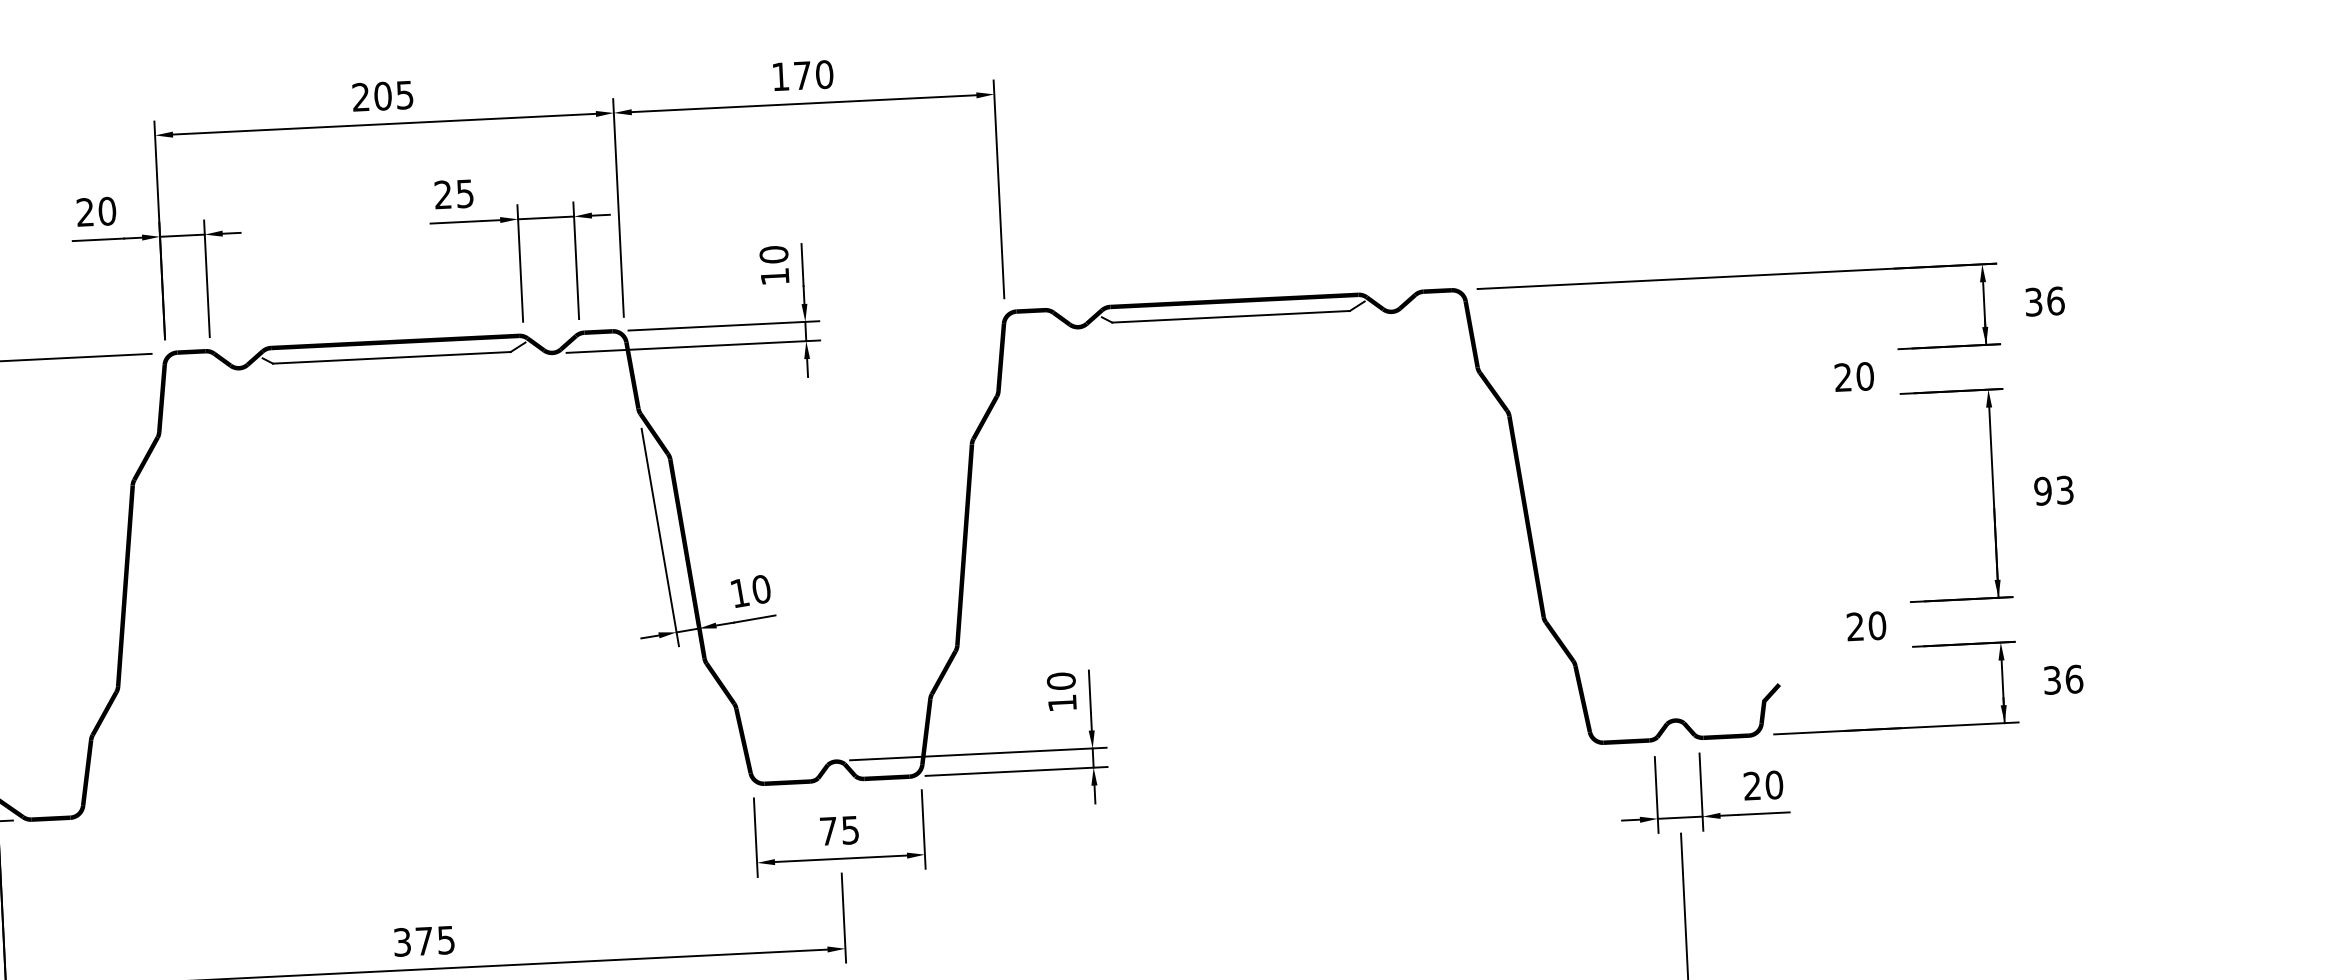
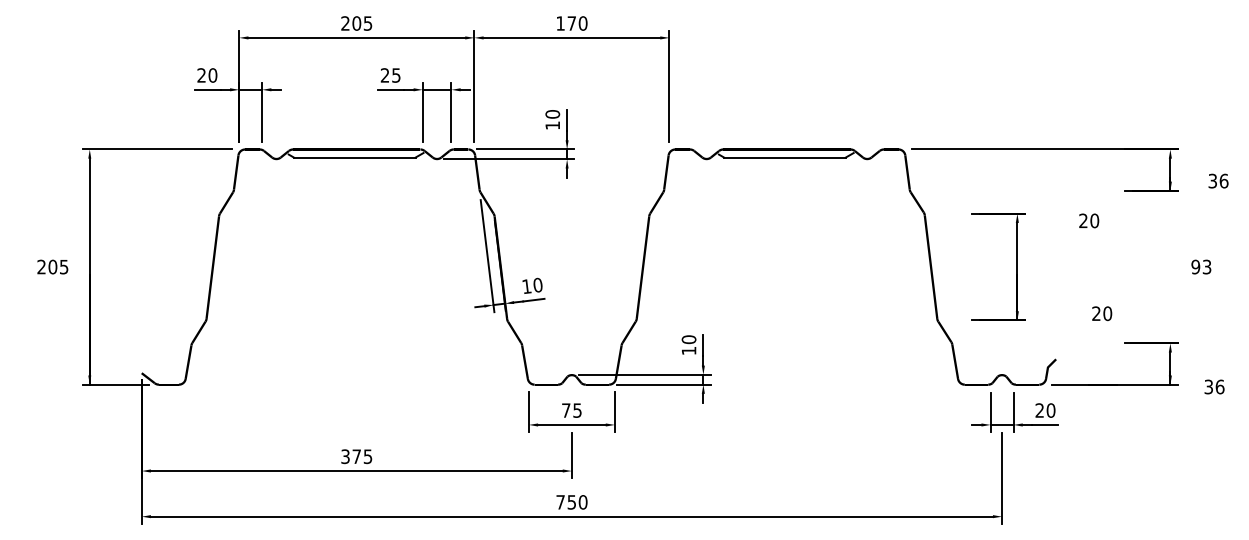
text: (2044, 300) -> (1218, 180), moved
text: (1854, 376) -> (1089, 220), moved
part: (1991, 492) -> (1016, 266), moved
text: (1867, 625) -> (1102, 313), moved
text: (2063, 678) -> (1214, 386), moved

